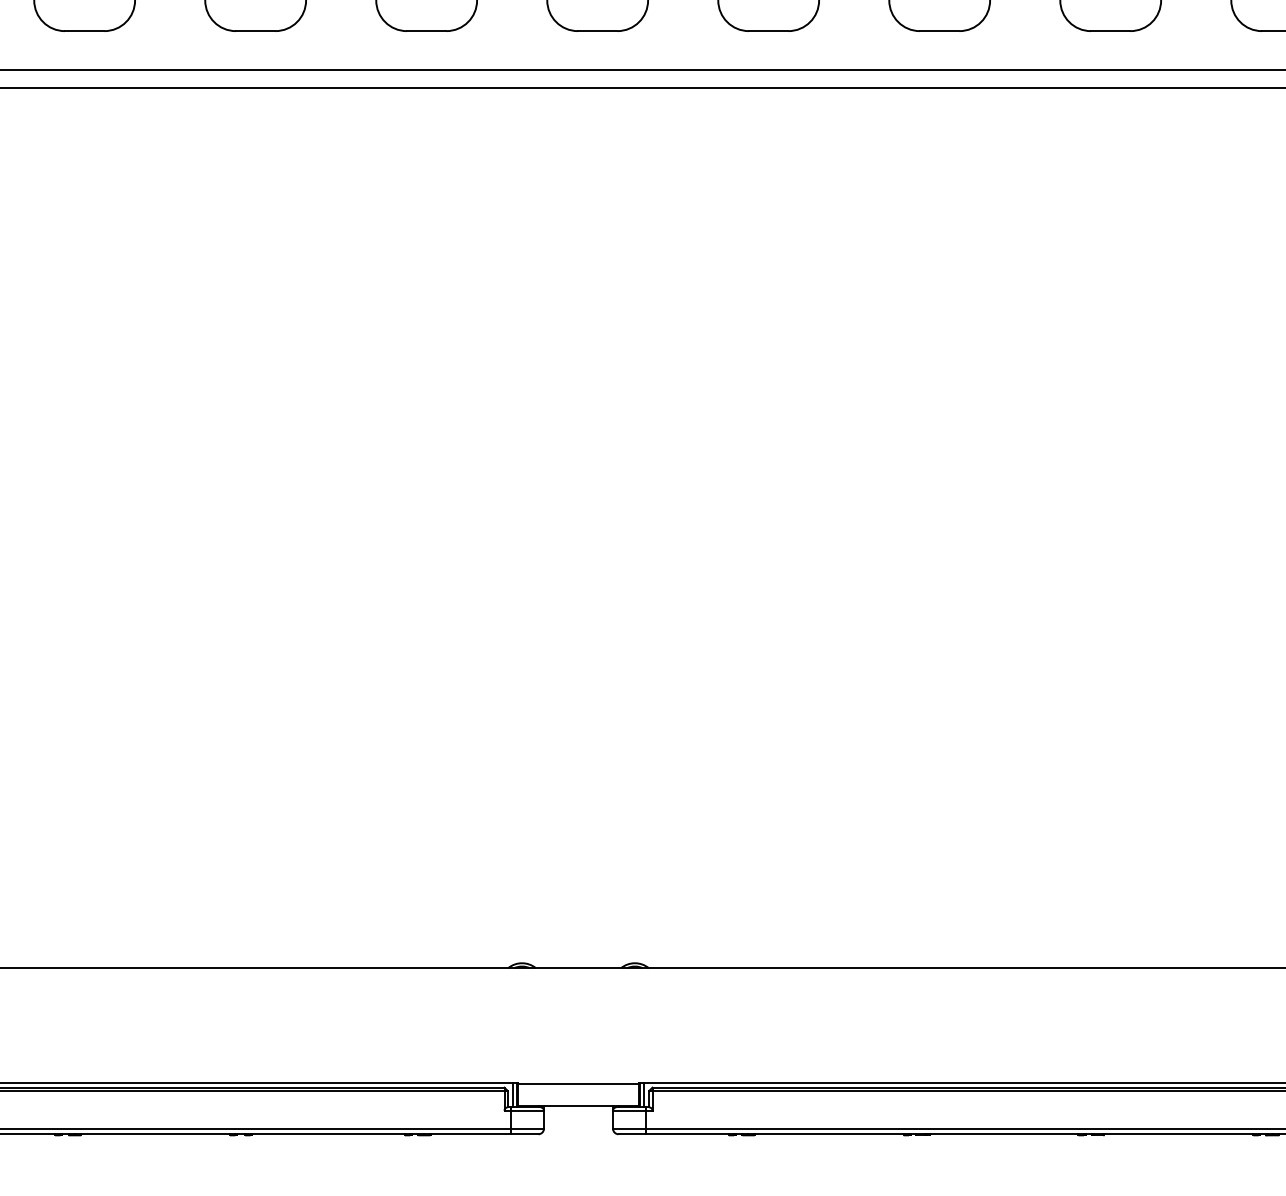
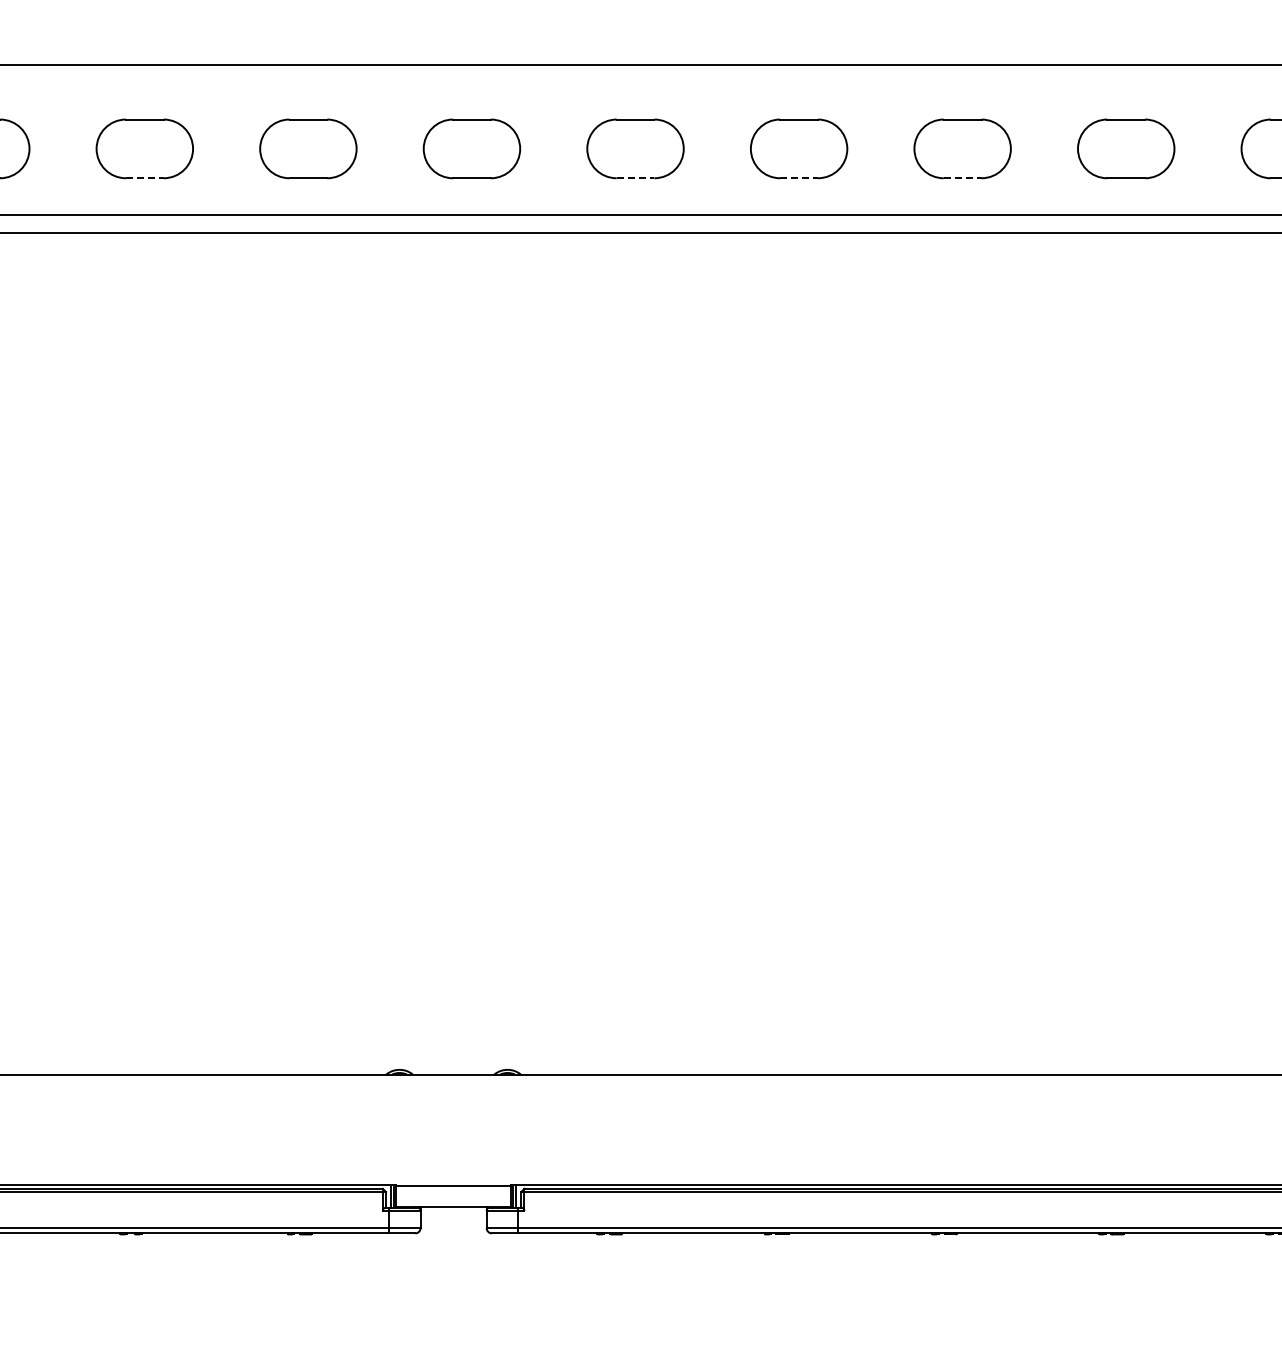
line: (255, 31) -> (144, 178), solid -> dashed
line: (768, 31) -> (635, 178), solid -> dashed
line: (940, 31) -> (799, 178), solid -> dashed
line: (1110, 31) -> (962, 178), solid -> dashed

